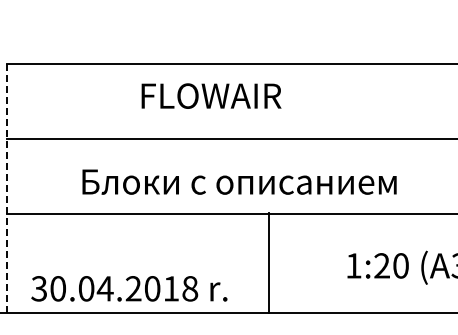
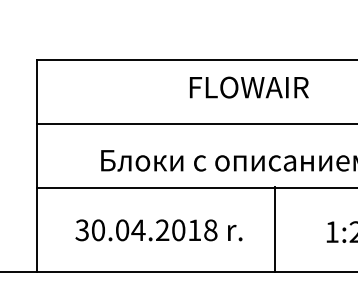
text: (211, 95) -> (249, 87), moved
line: (6, 188) -> (36, 166), dashed -> solid
line: (268, 263) -> (274, 230), moved
text: (129, 288) -> (159, 230), moved

